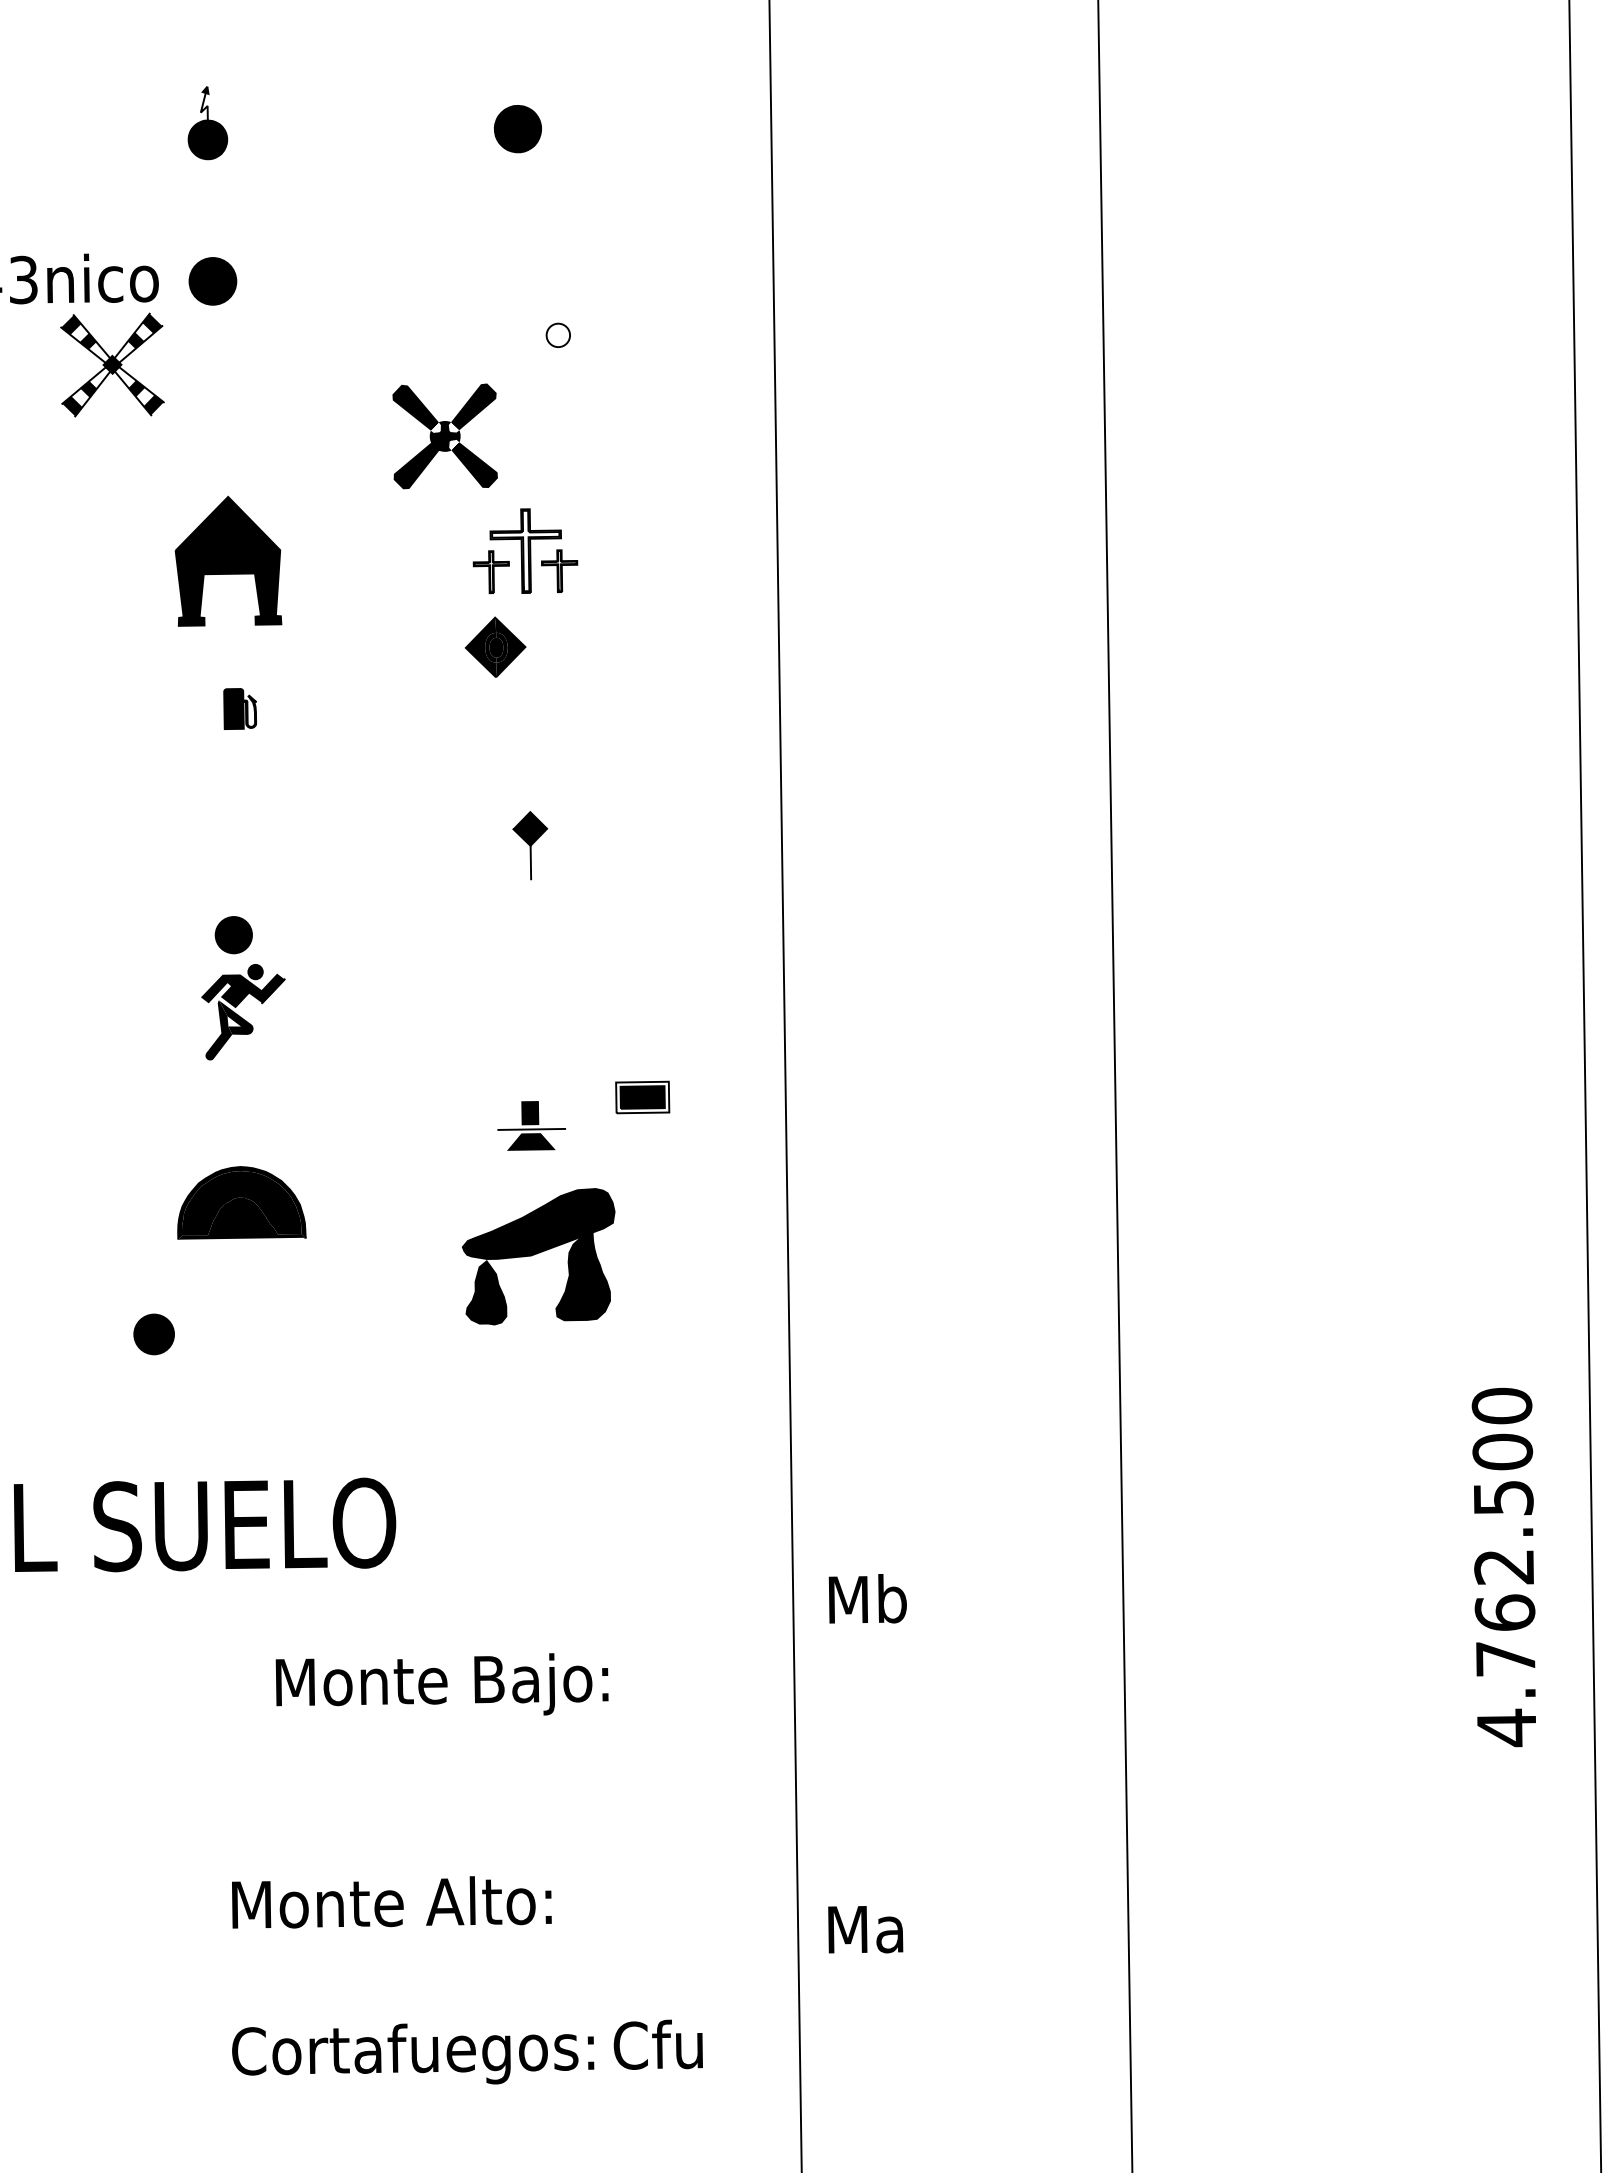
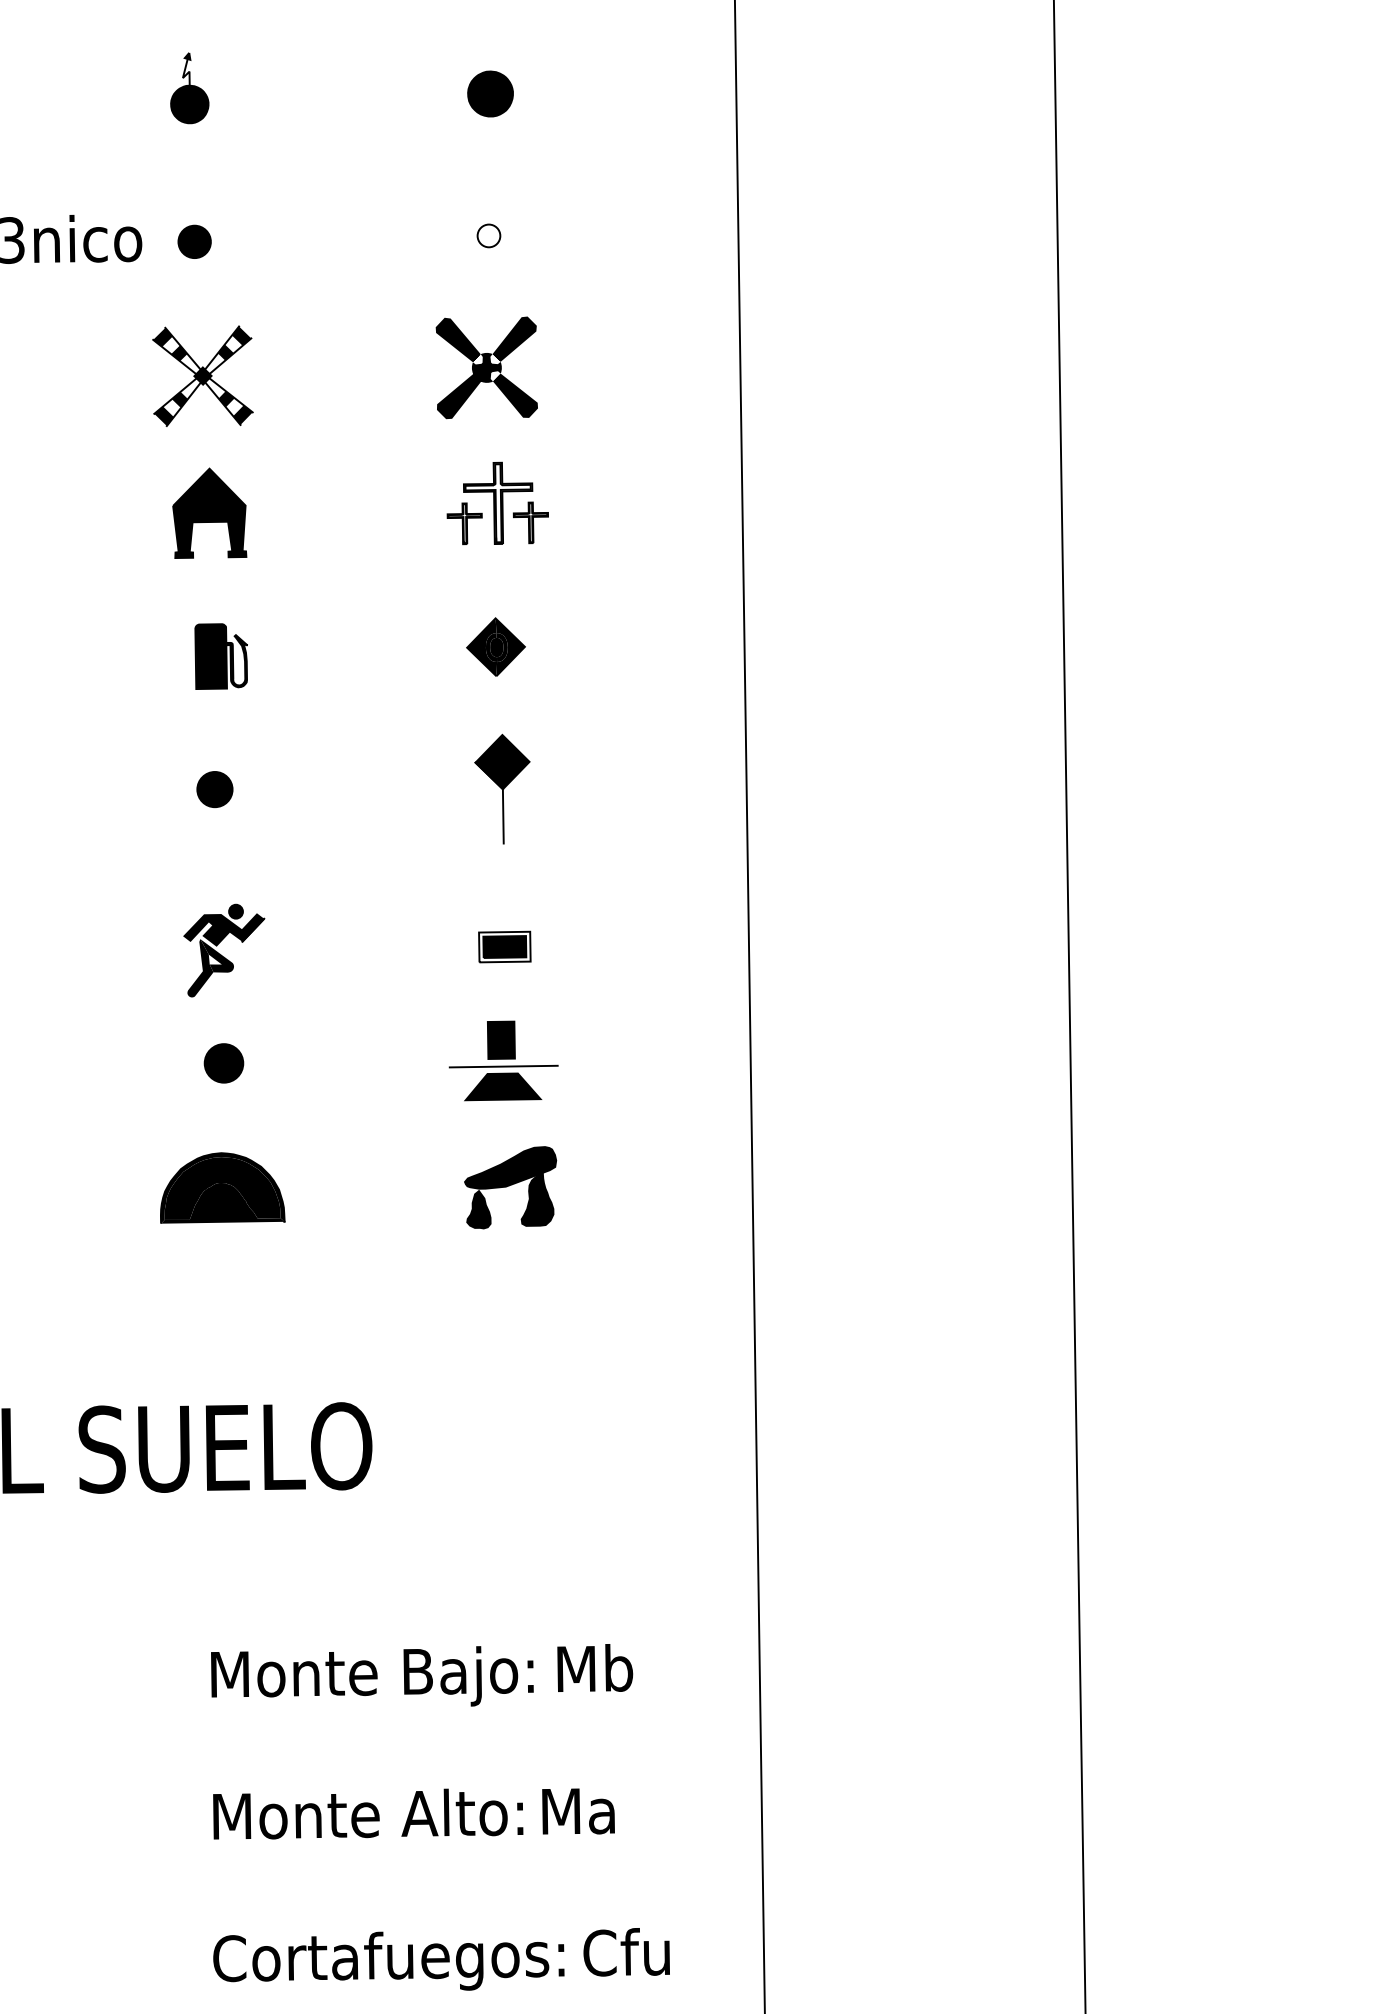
part: (212, 281) -> (194, 241), size x0.71
part: (557, 334) -> (488, 235), moved
part: (112, 364) -> (202, 375), moved
part: (444, 436) -> (486, 367), moved
part: (228, 561) -> (209, 513), size x0.71
part: (495, 646) -> (495, 646), moved
part: (239, 708) -> (220, 656), size x1.67
part: (530, 845) -> (502, 788), size x1.67
part: (233, 935) -> (214, 789), moved
part: (642, 1097) -> (504, 947), moved
part: (531, 1125) -> (503, 1060), size x1.67
part: (241, 1202) -> (222, 1187), moved
part: (538, 1256) -> (510, 1187), size x0.62
part: (153, 1334) -> (223, 1063), moved
text: (867, 1598) -> (594, 1667), moved
text: (441, 1684) -> (371, 1676), moved
text: (865, 1929) -> (578, 1811), moved

